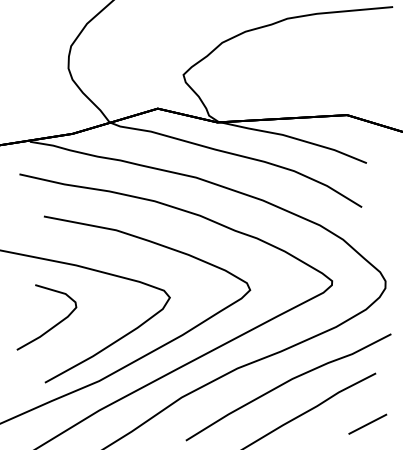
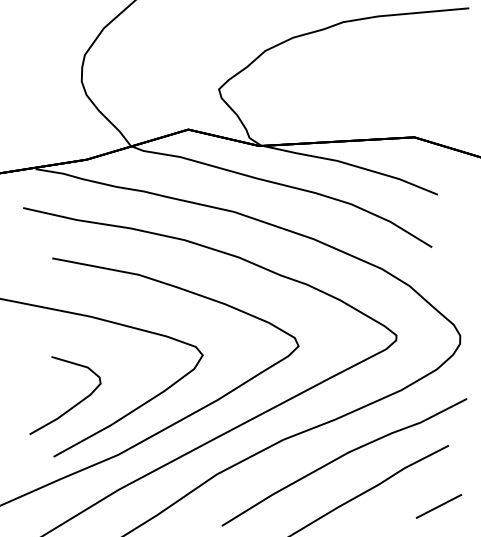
curve: (52, 326) -> (72, 406), moved

